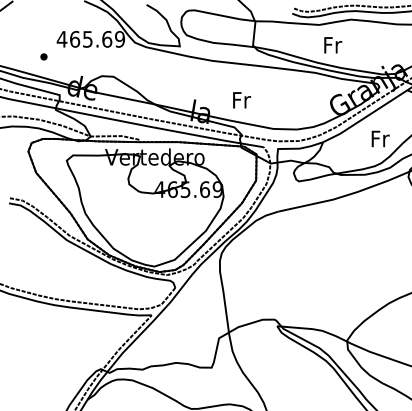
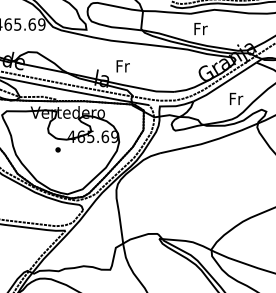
text: (241, 100) -> (122, 66), moved
part: (141, 206) -> (57, 149), added

